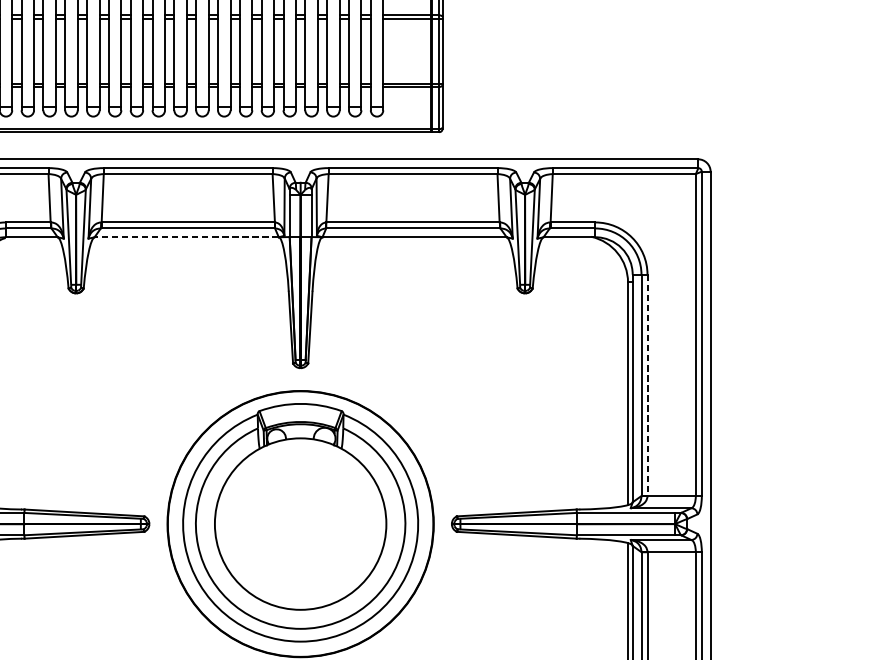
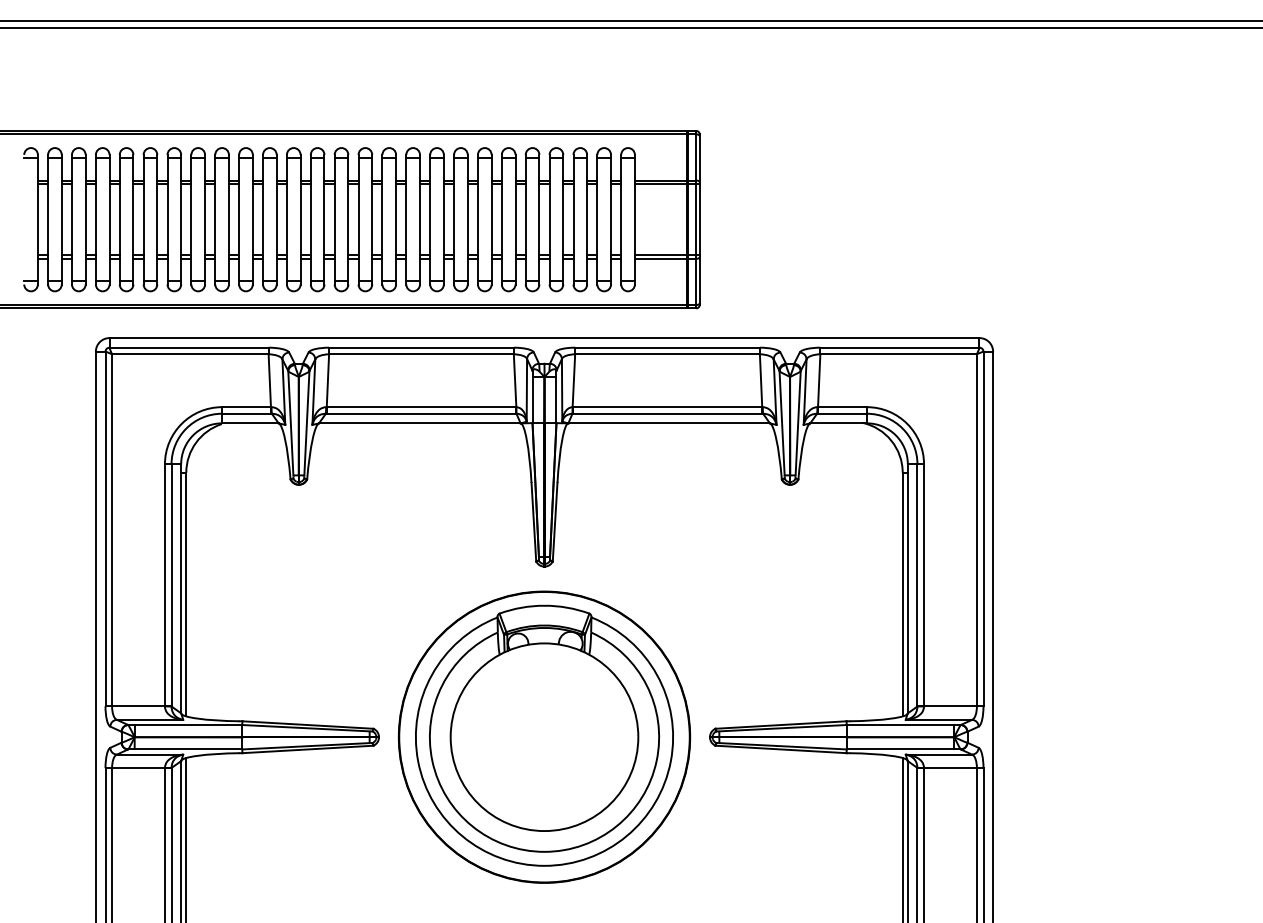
line: (186, 237) -> (419, 423), dashed -> solid
line: (647, 385) -> (924, 585), dashed -> solid

